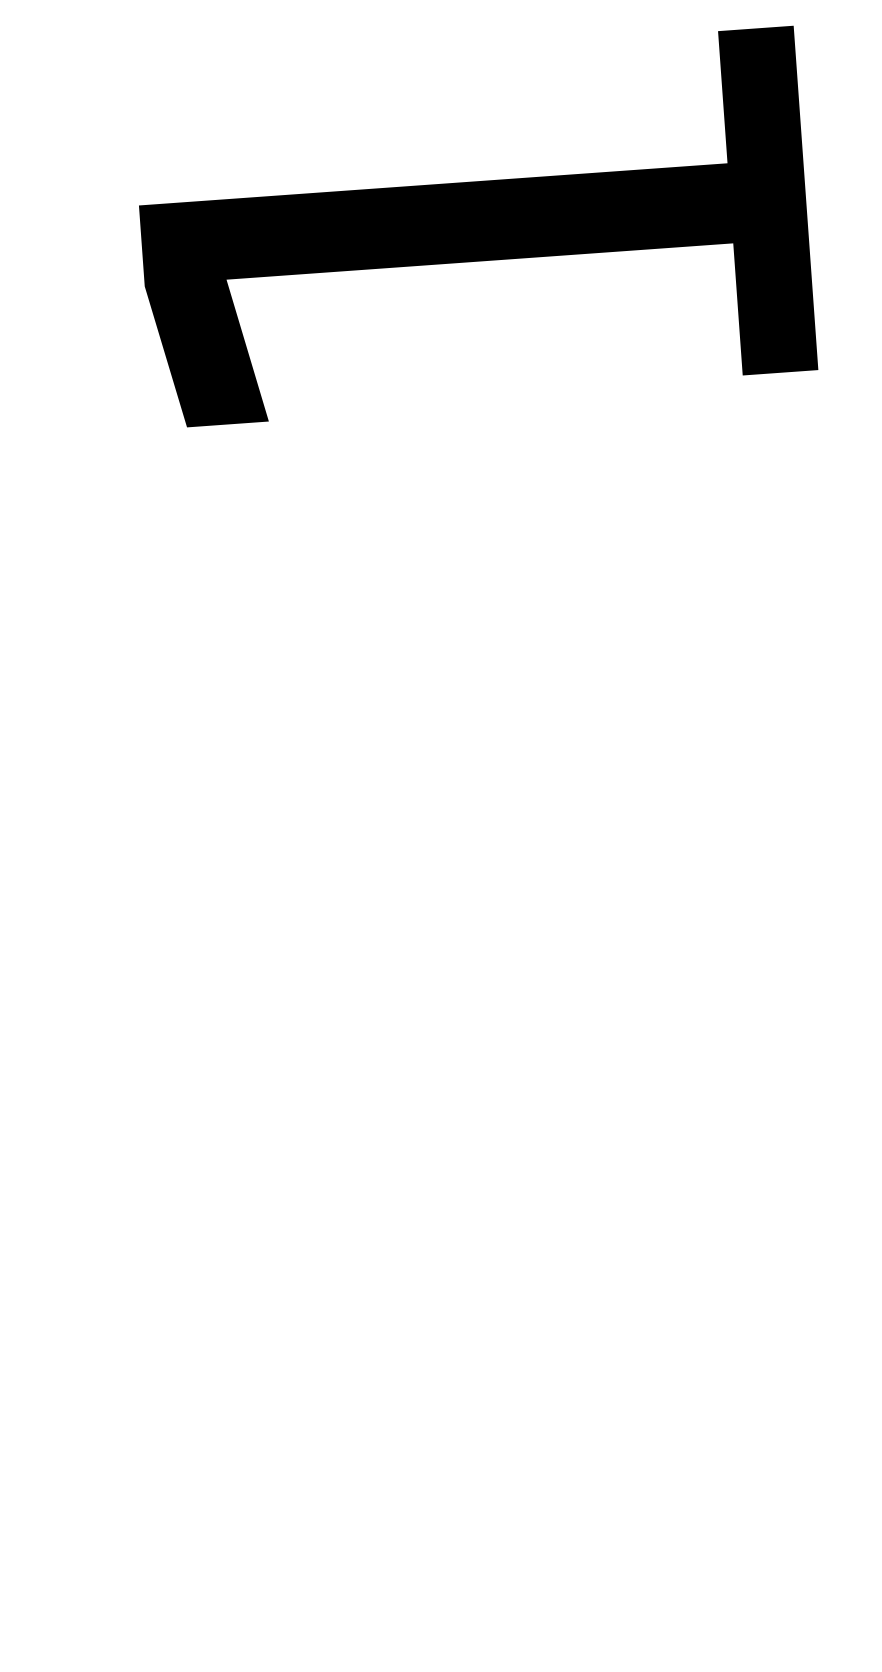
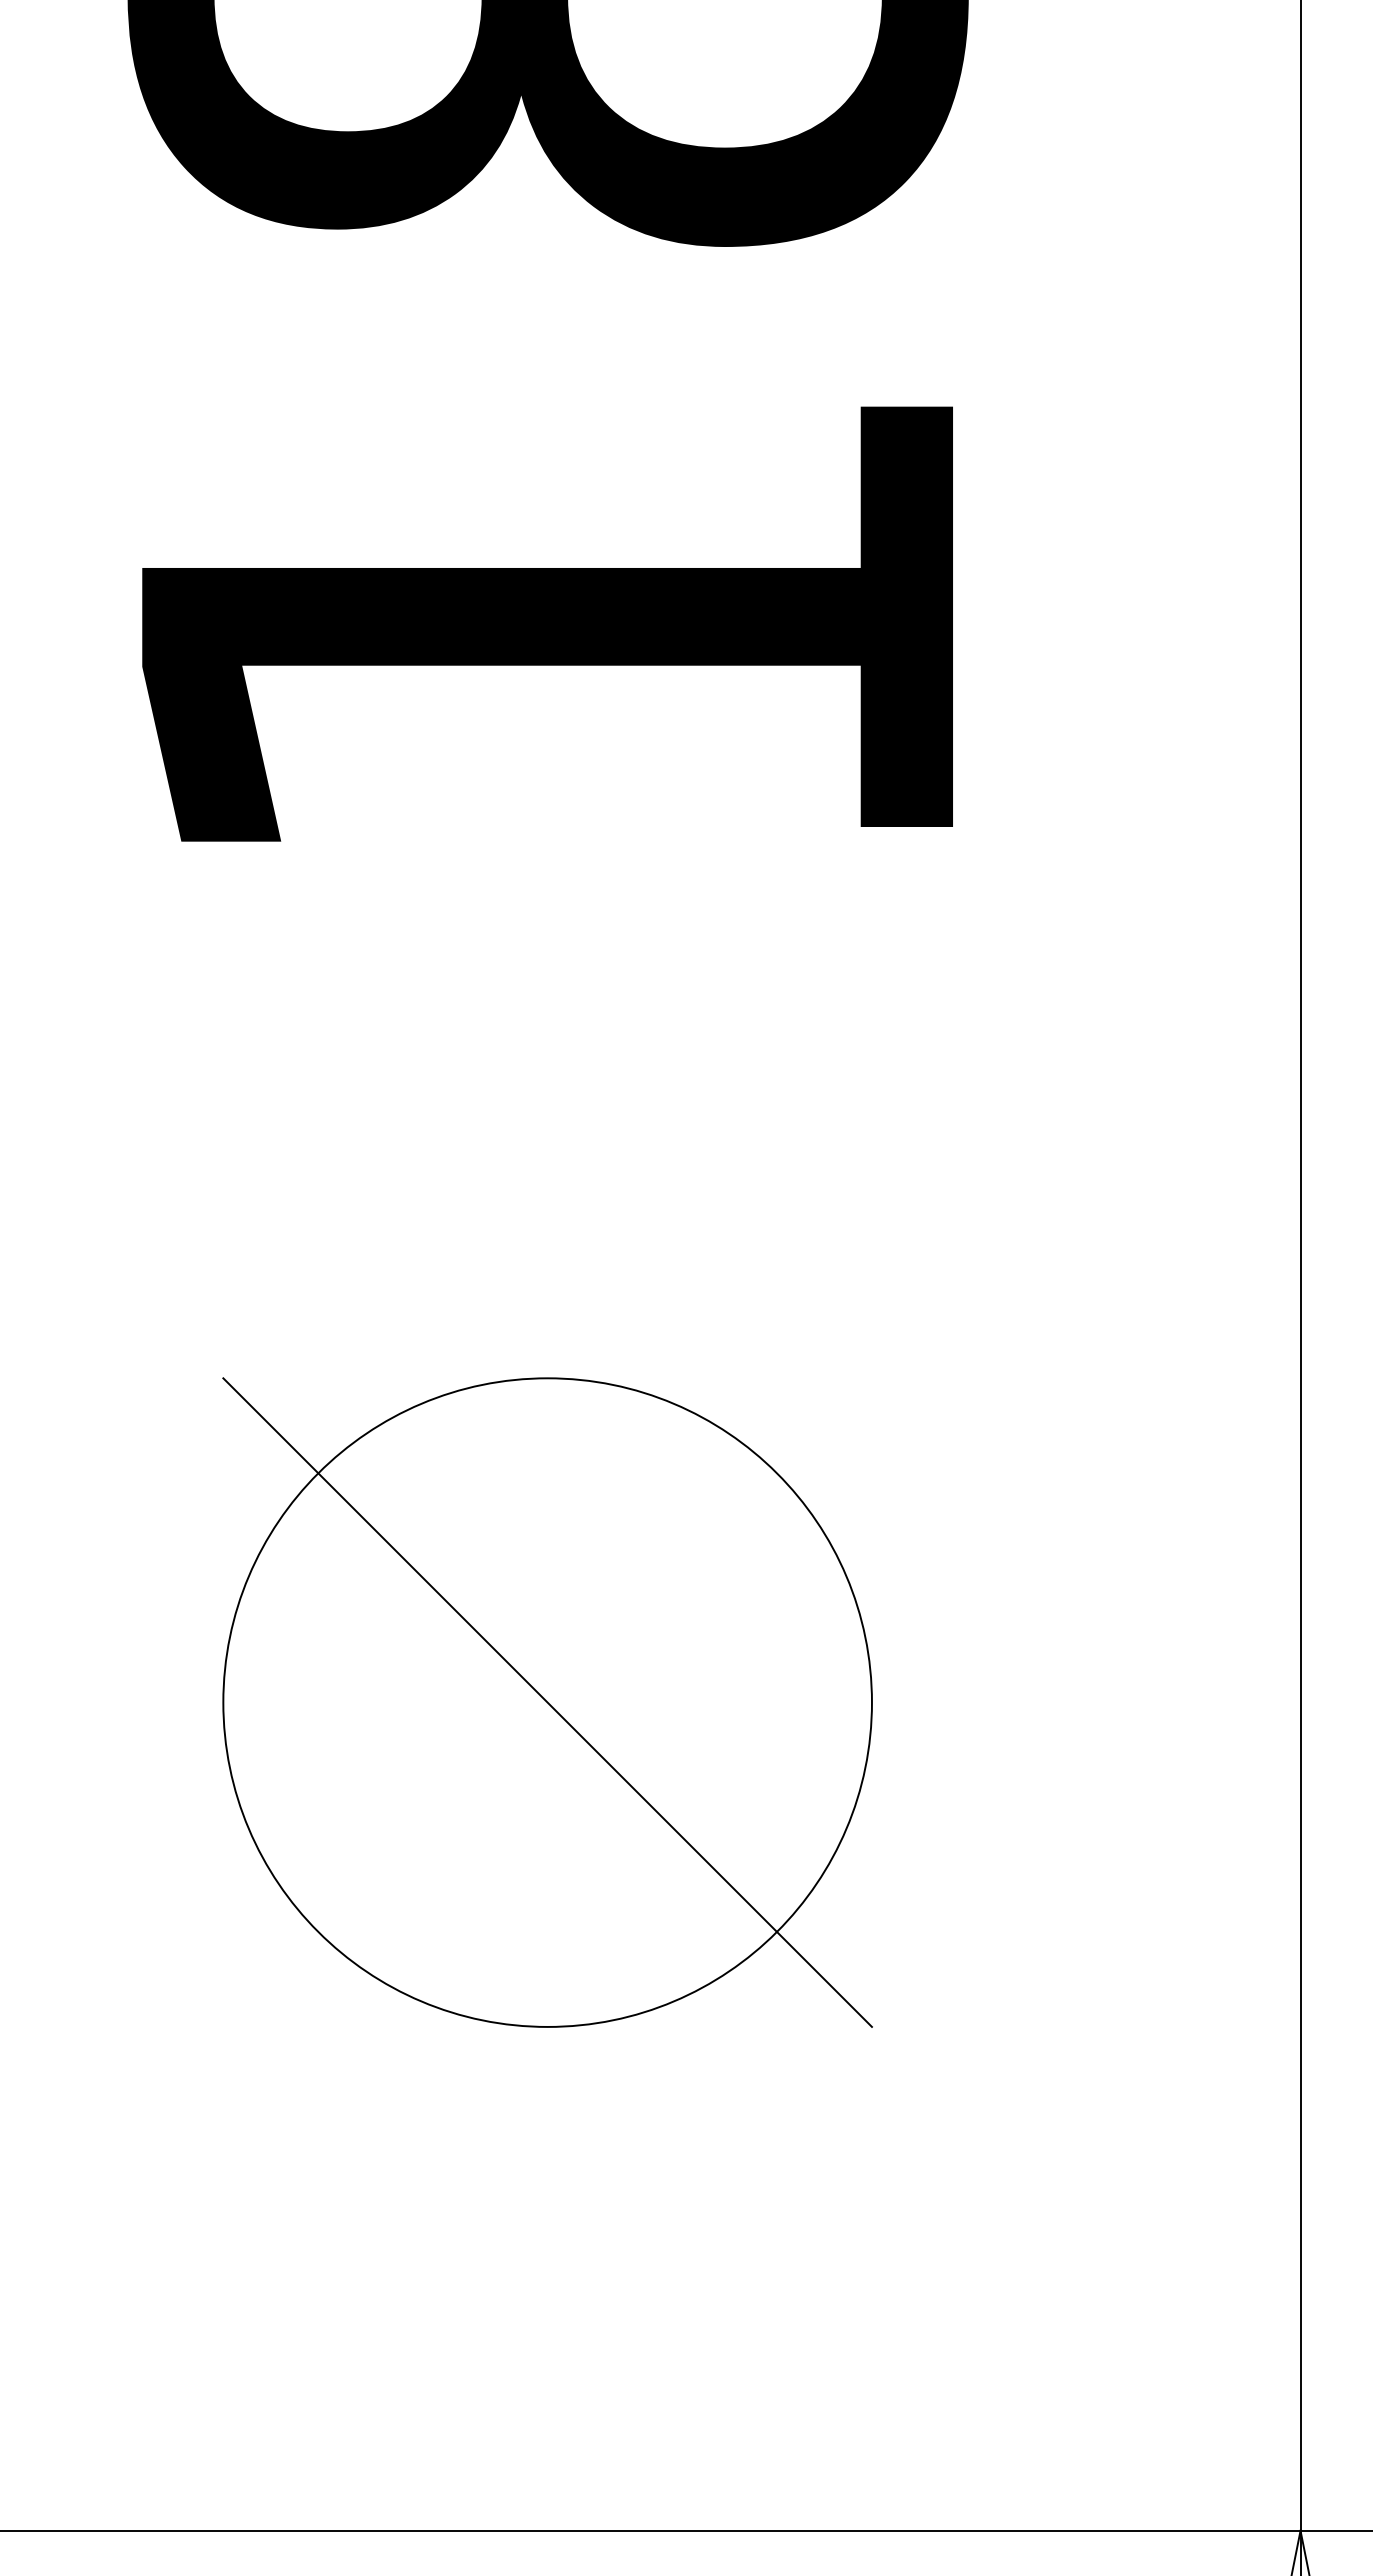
part: (537, 1111) -> (547, 1702), added

